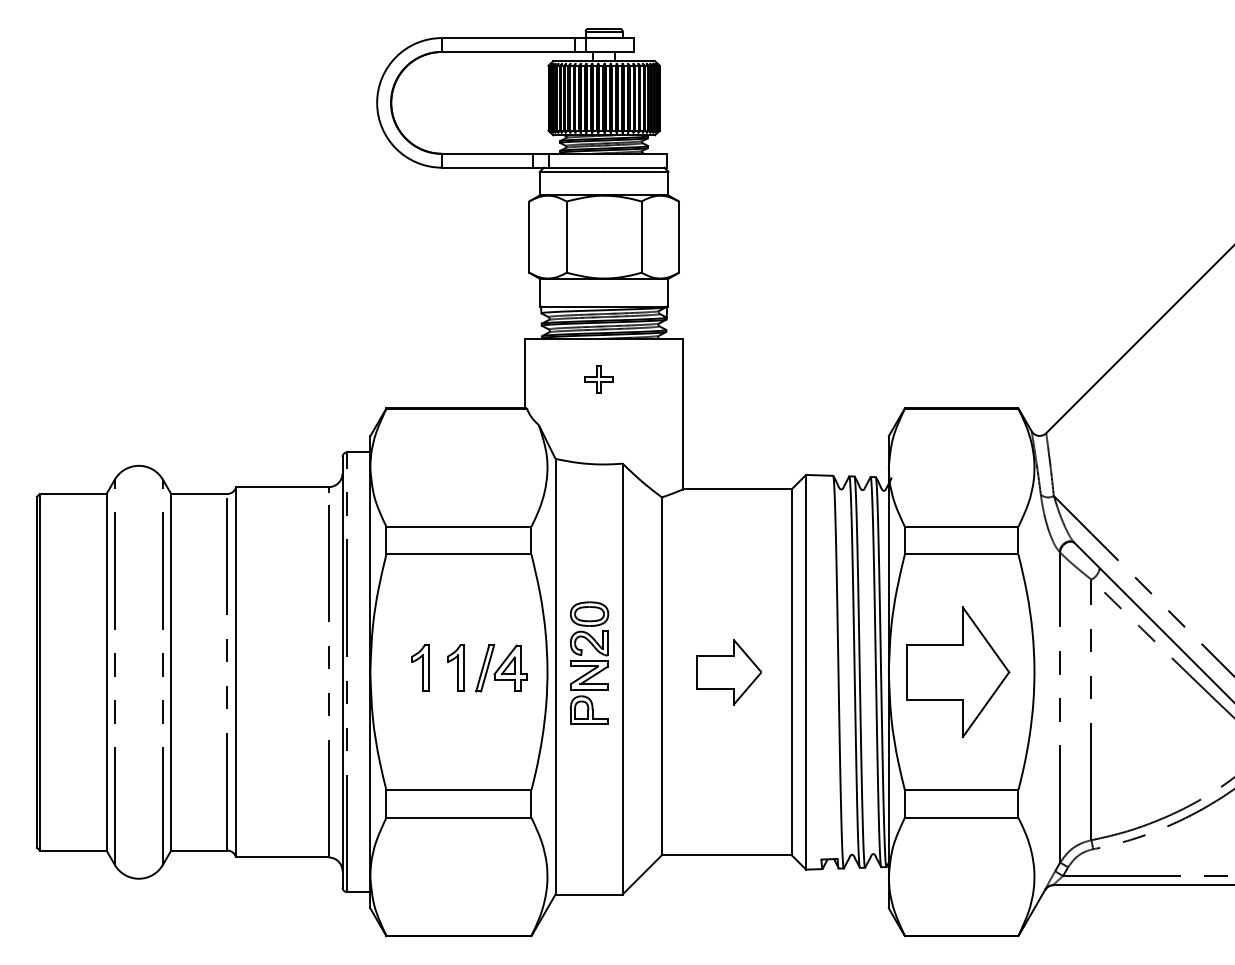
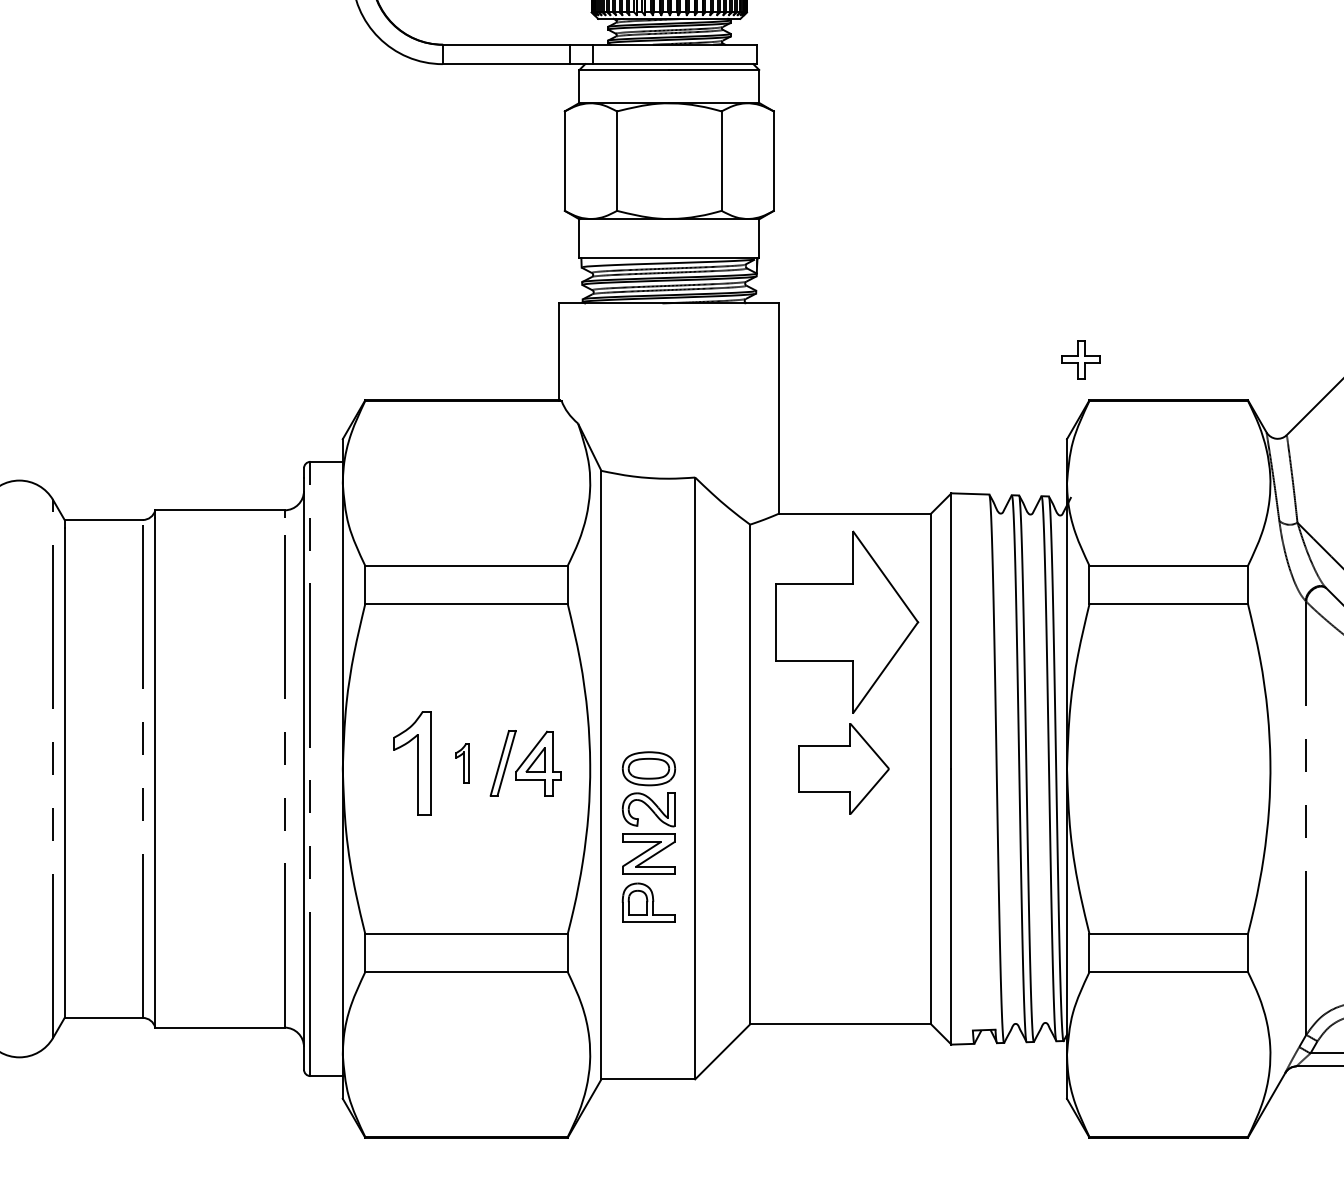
part: (598, 379) -> (1080, 359), moved
part: (589, 662) -> (648, 836), moved
part: (420, 667) -> (412, 762), size x1.6
part: (455, 667) -> (461, 762), size x0.6
part: (958, 672) -> (847, 622), moved

